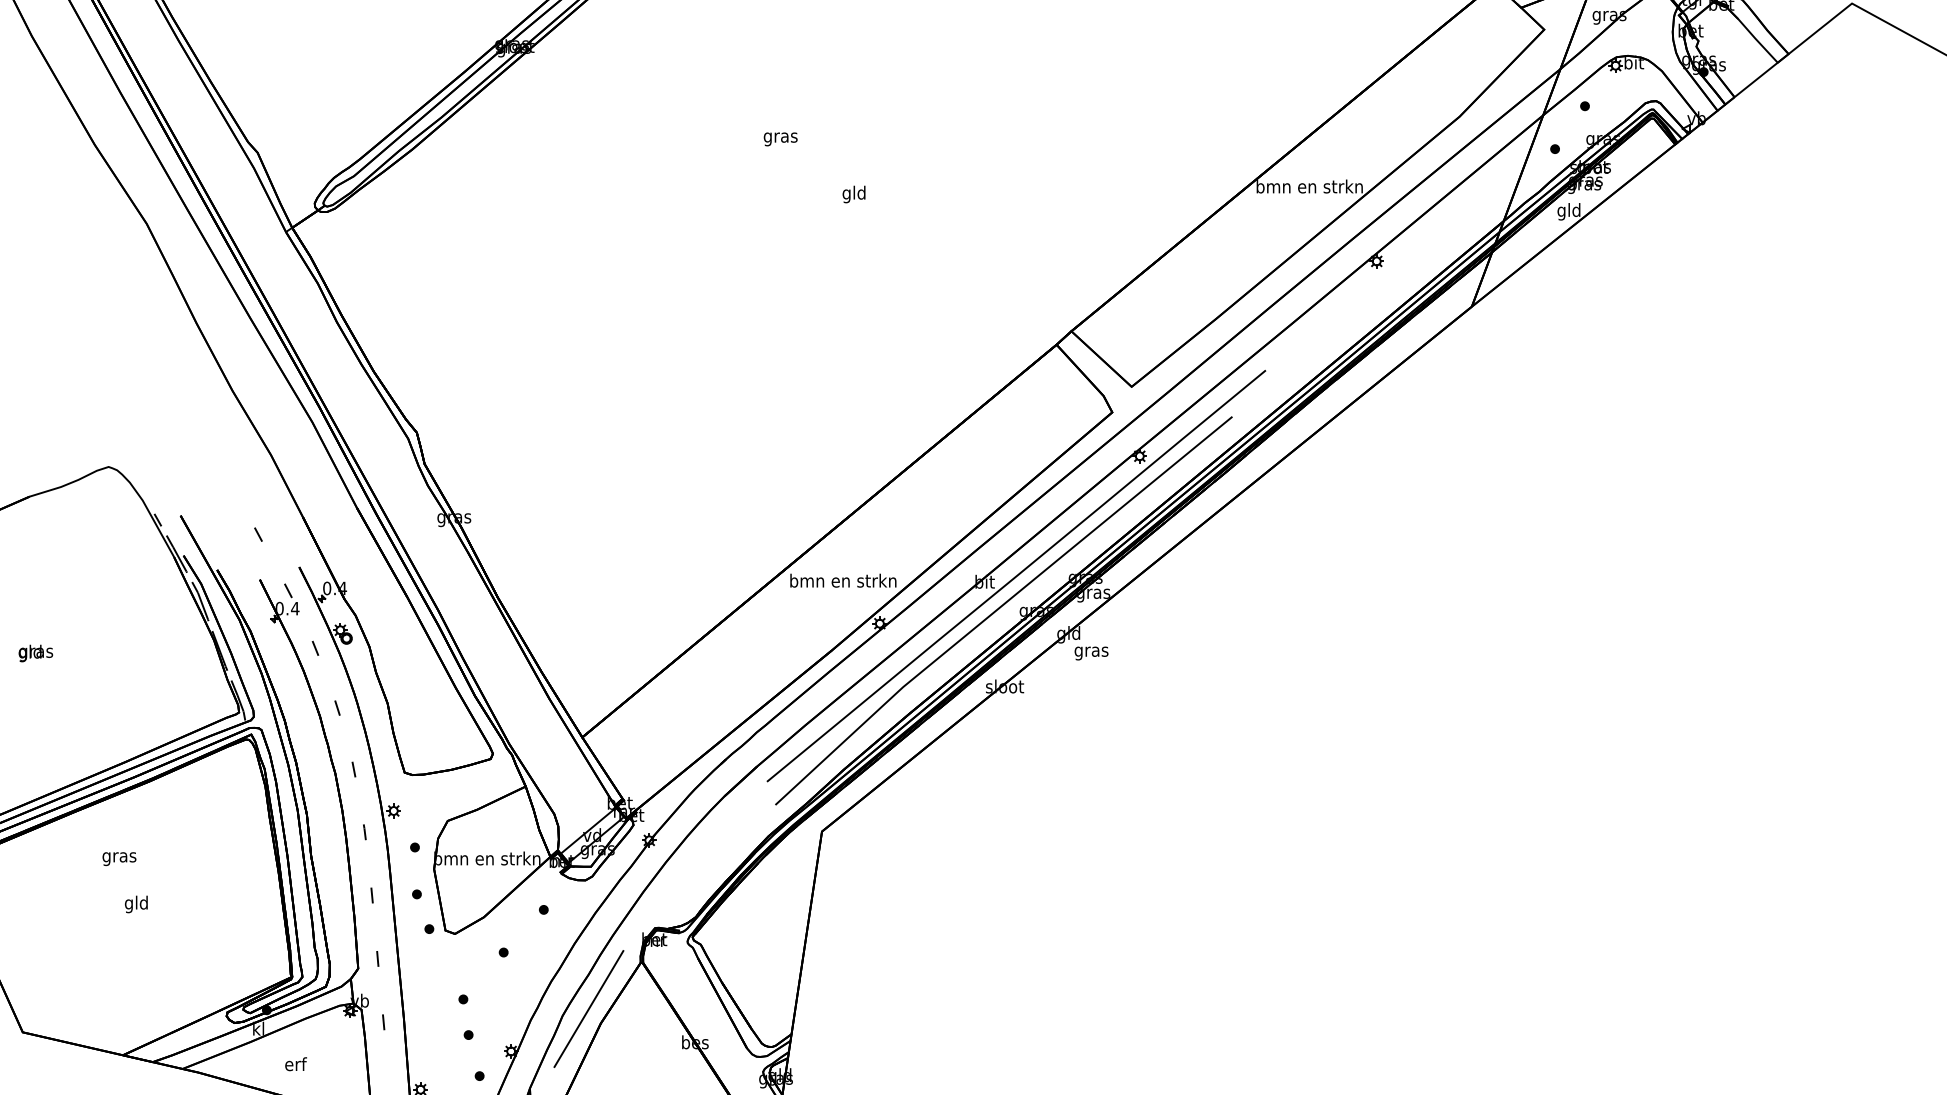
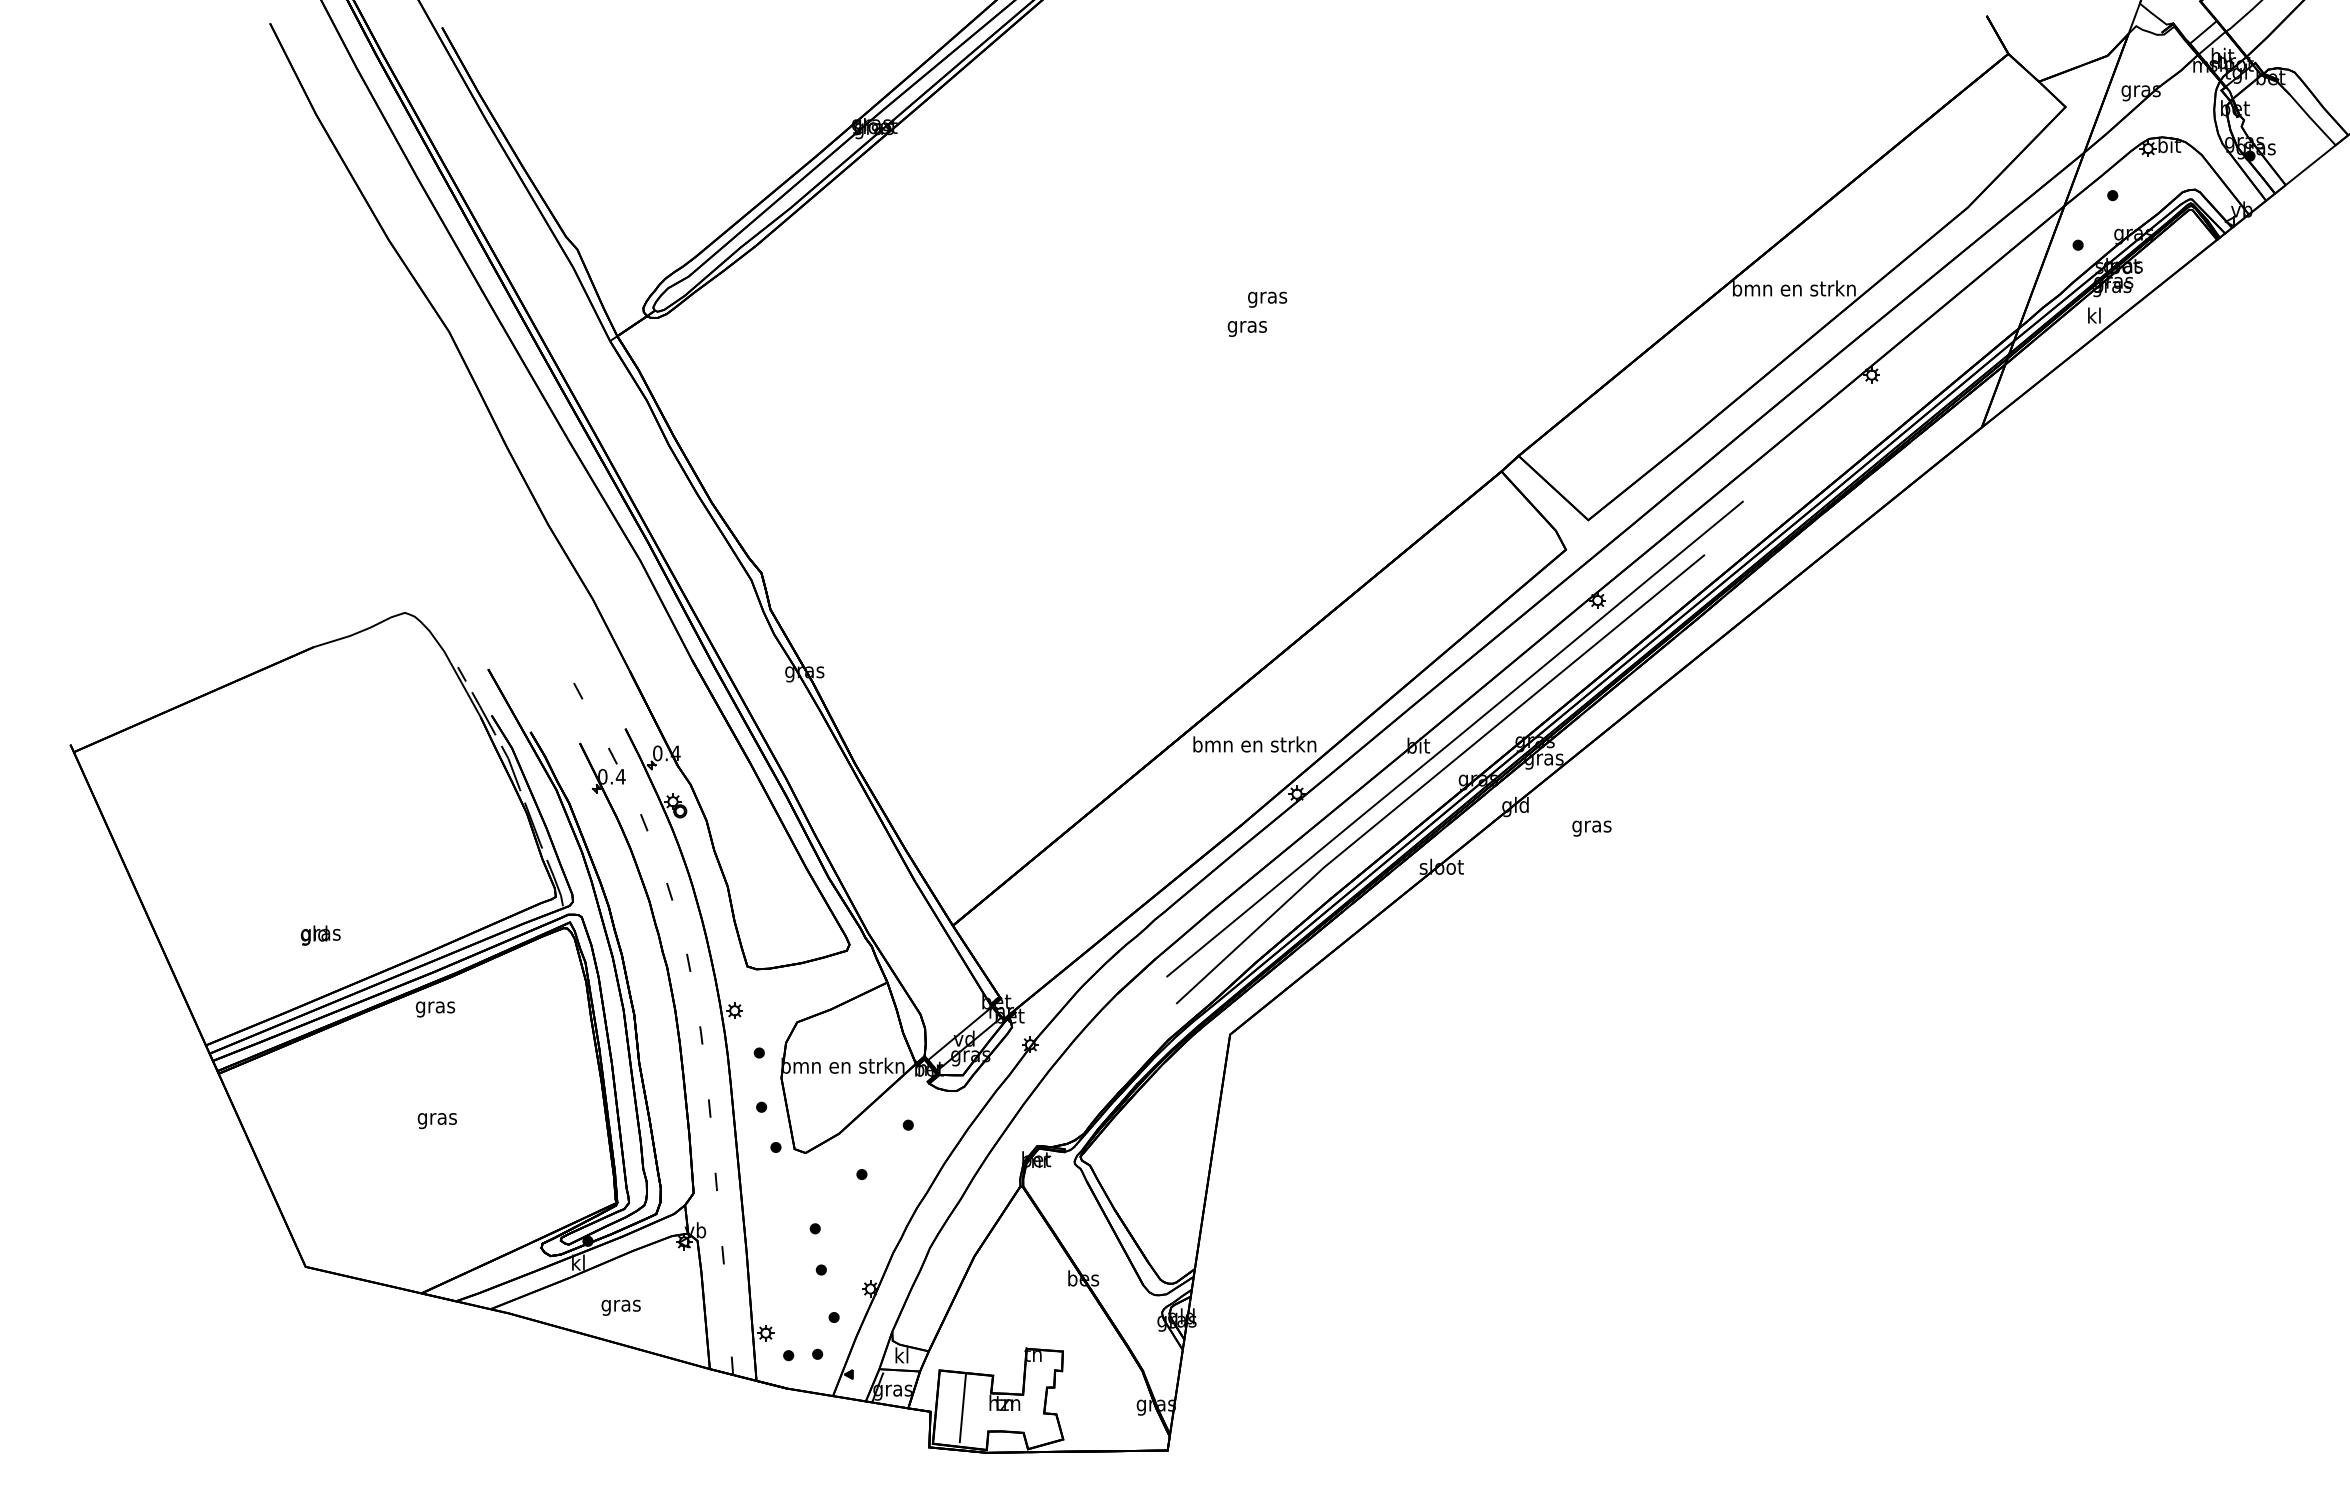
text: (779, 139) -> (1246, 328), moved
text: (854, 194) -> (1267, 297), gld -> gras
text: (1568, 211) -> (2093, 317), gld -> kl
text: (35, 653) -> (320, 935), moved
text: (1091, 653) -> (1591, 828), moved
text: (119, 859) -> (435, 1009), moved
text: (135, 904) -> (436, 1118), gld -> gras
line: (588, 1008) -> (960, 1239), removed
text: (294, 1065) -> (620, 1305), erf -> gras

